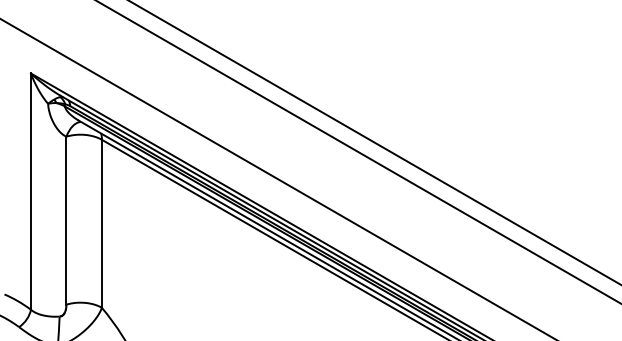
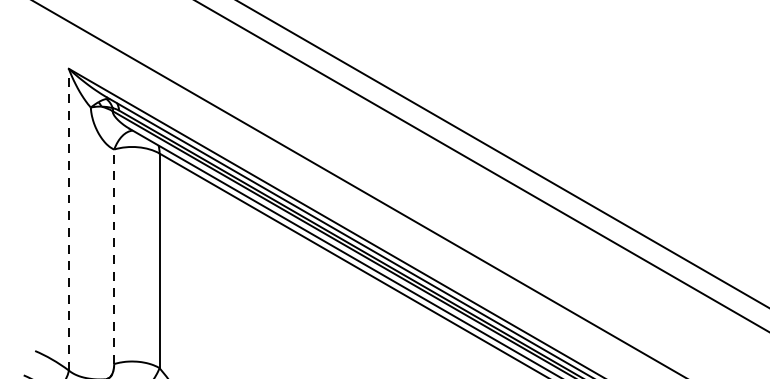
line: (30, 191) -> (68, 219), solid -> dashed
line: (66, 220) -> (114, 256), solid -> dashed

